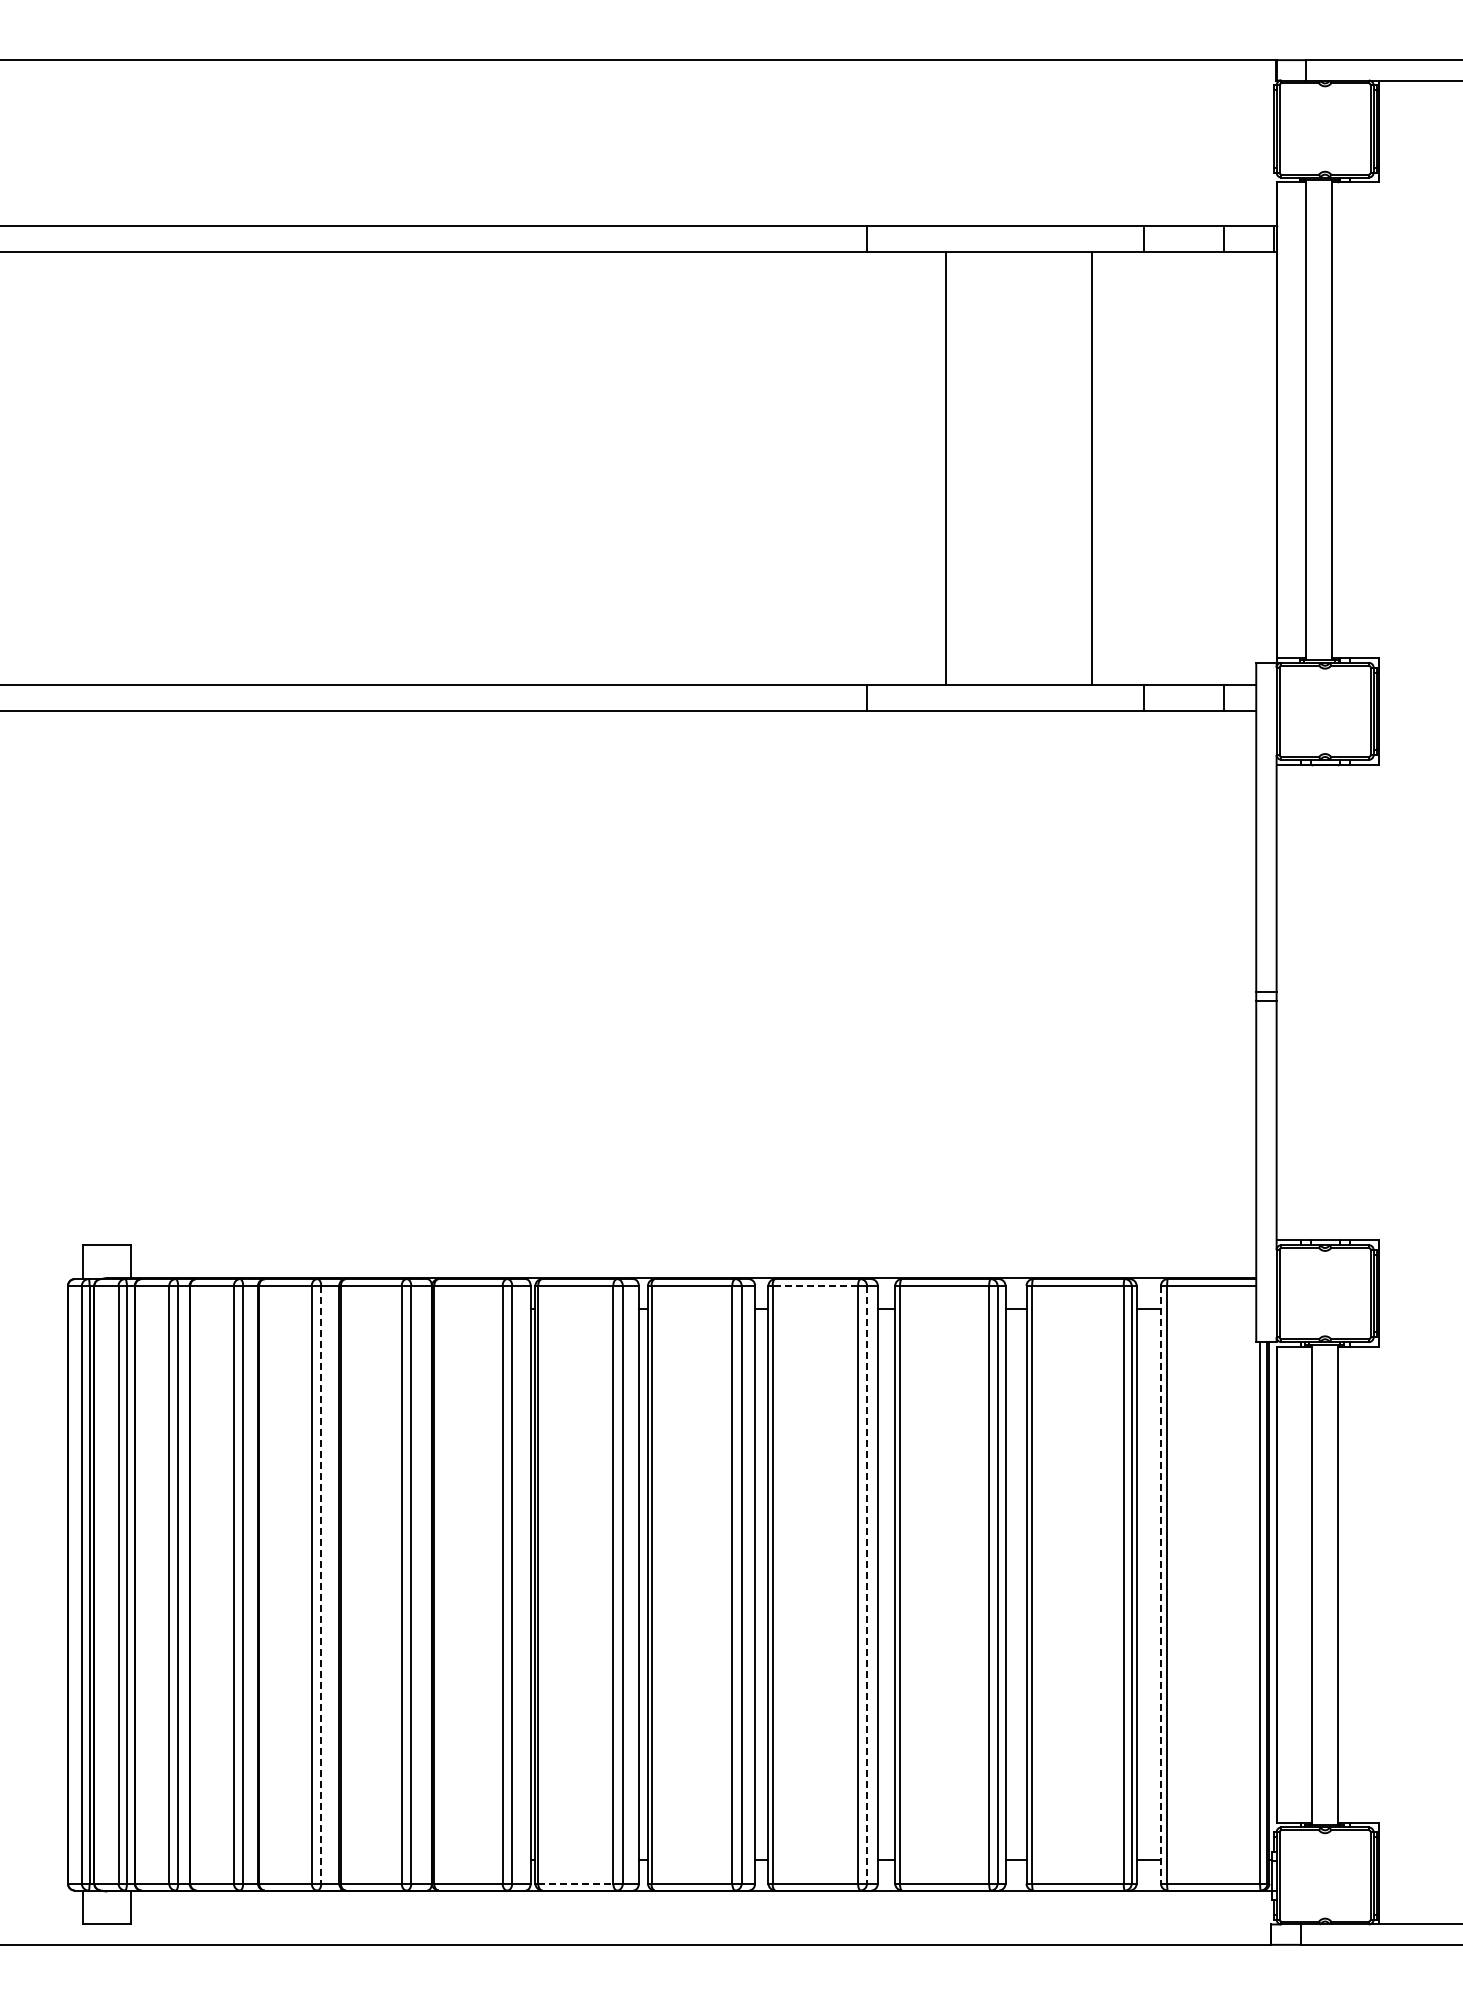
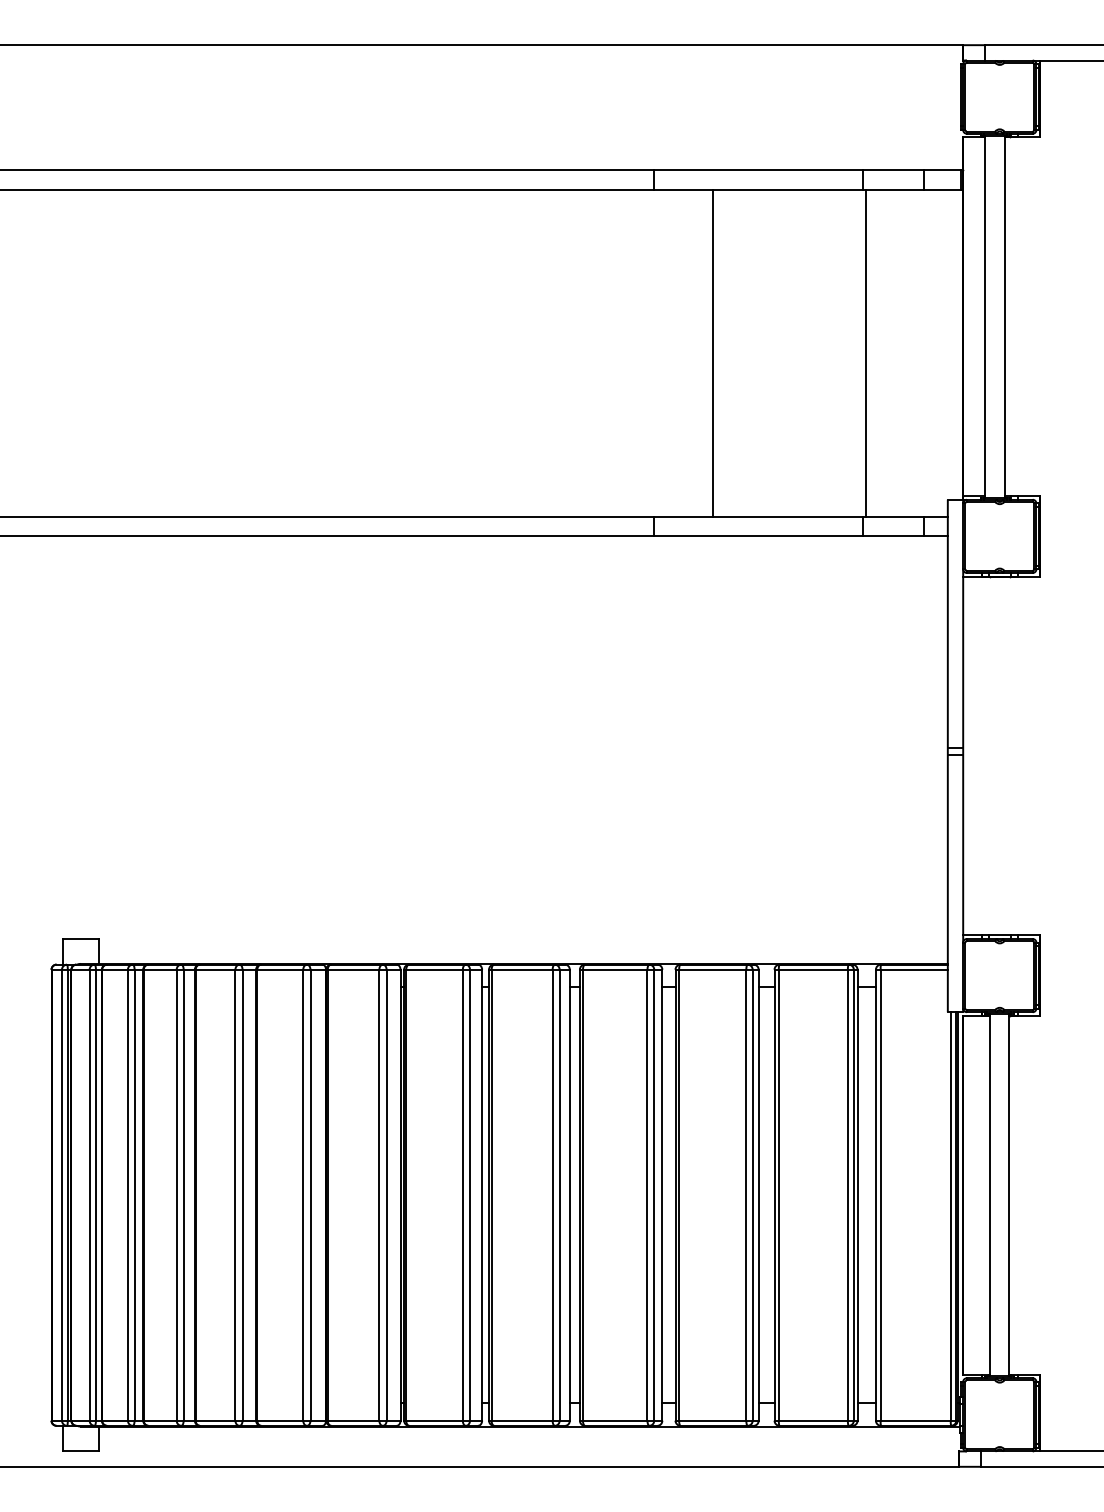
line: (1091, 468) -> (865, 353), moved
line: (815, 1285) -> (615, 969), dashed -> solid
line: (321, 1584) -> (242, 1195), dashed -> solid
line: (866, 1584) -> (653, 1195), dashed -> solid
line: (1160, 1584) -> (875, 1195), dashed -> solid
line: (575, 1883) -> (434, 1420), dashed -> solid

